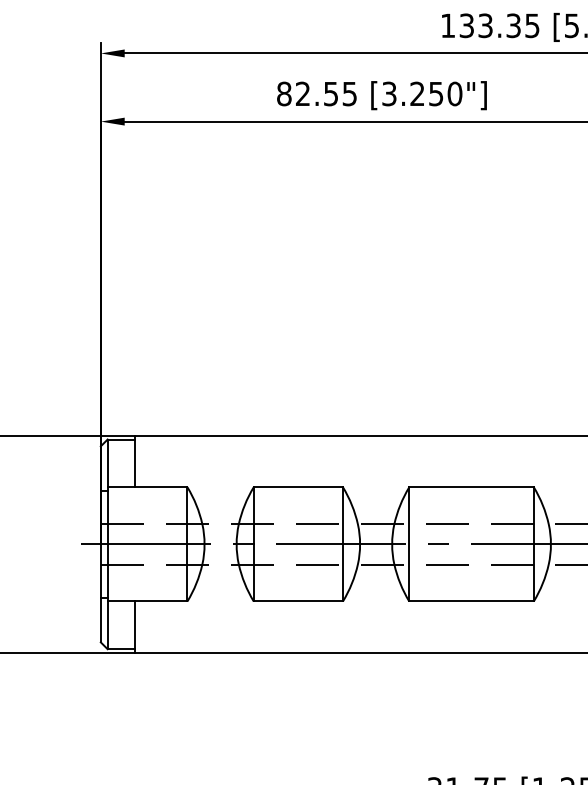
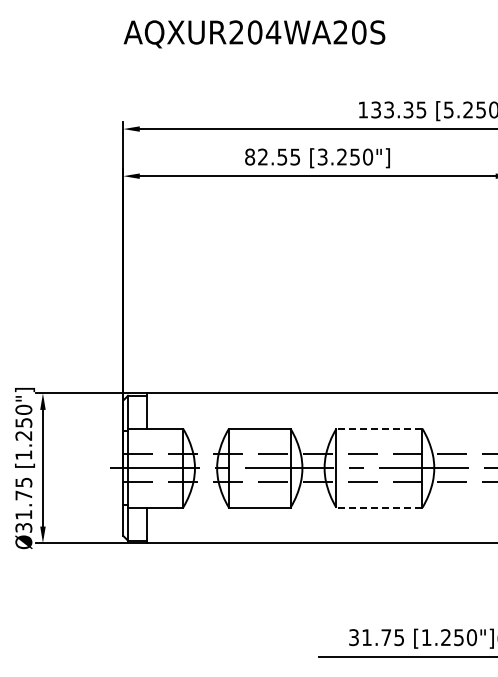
line: (470, 486) -> (378, 428), solid -> dashed
line: (470, 601) -> (378, 507), solid -> dashed

